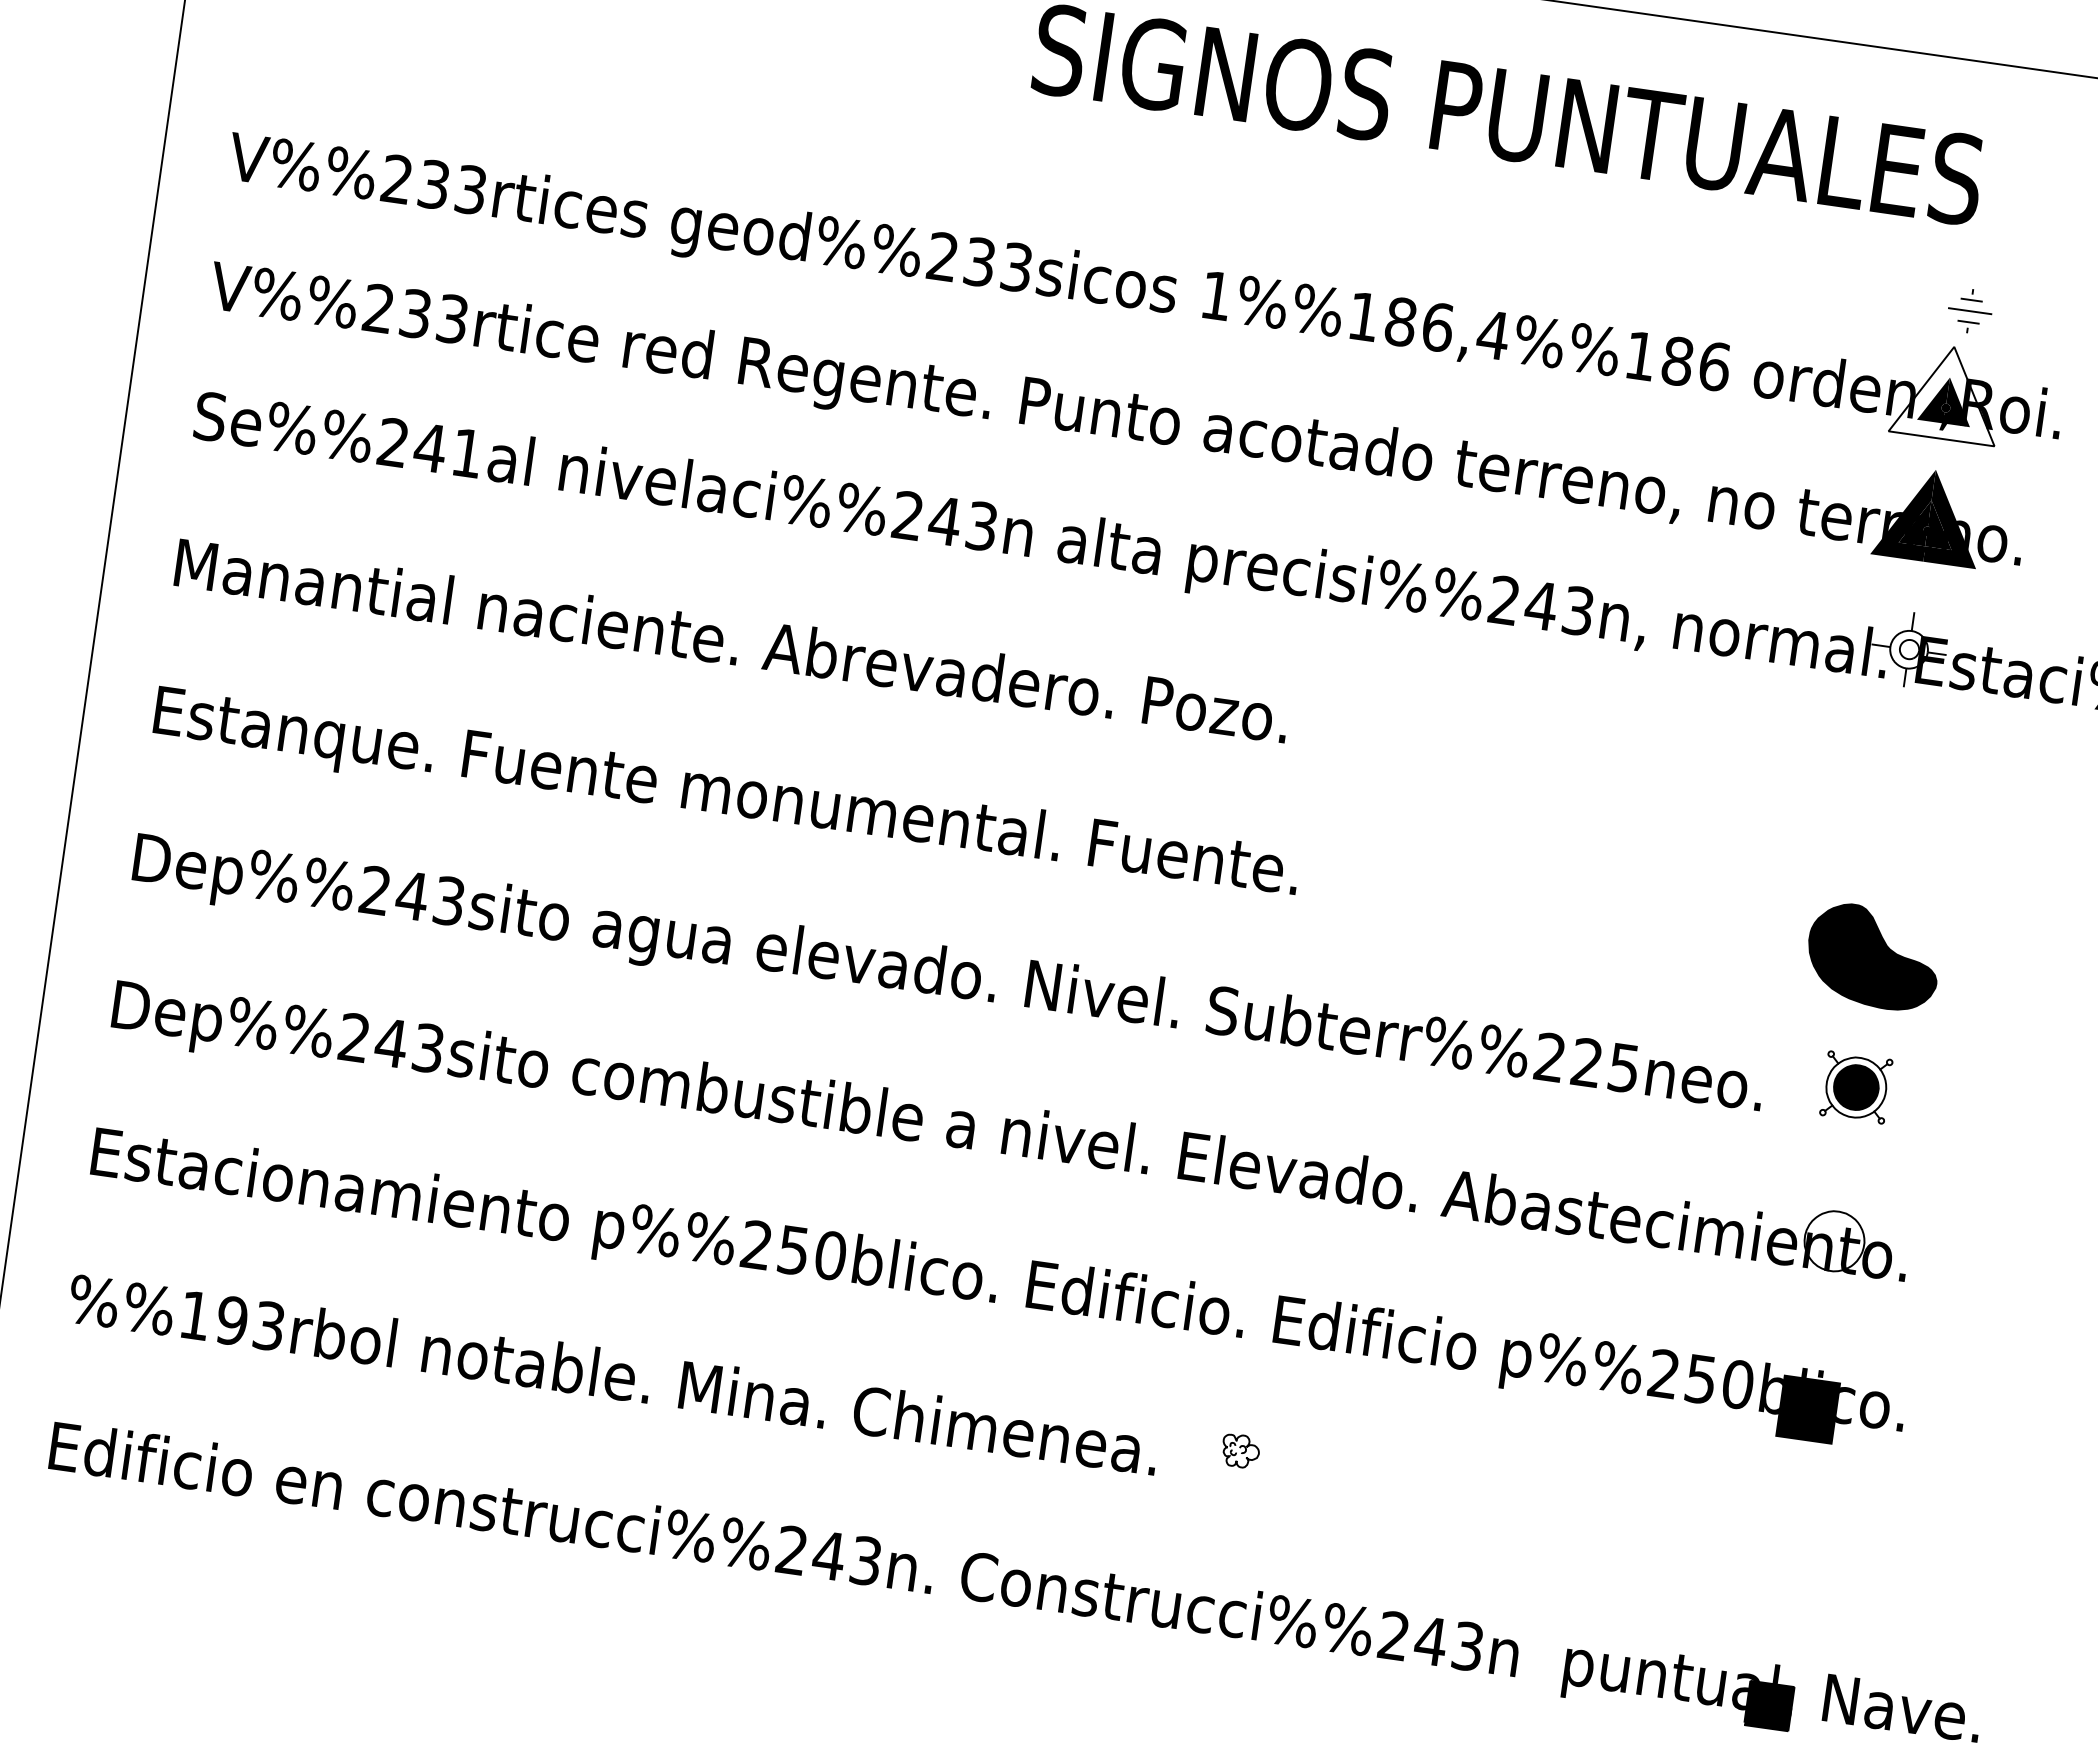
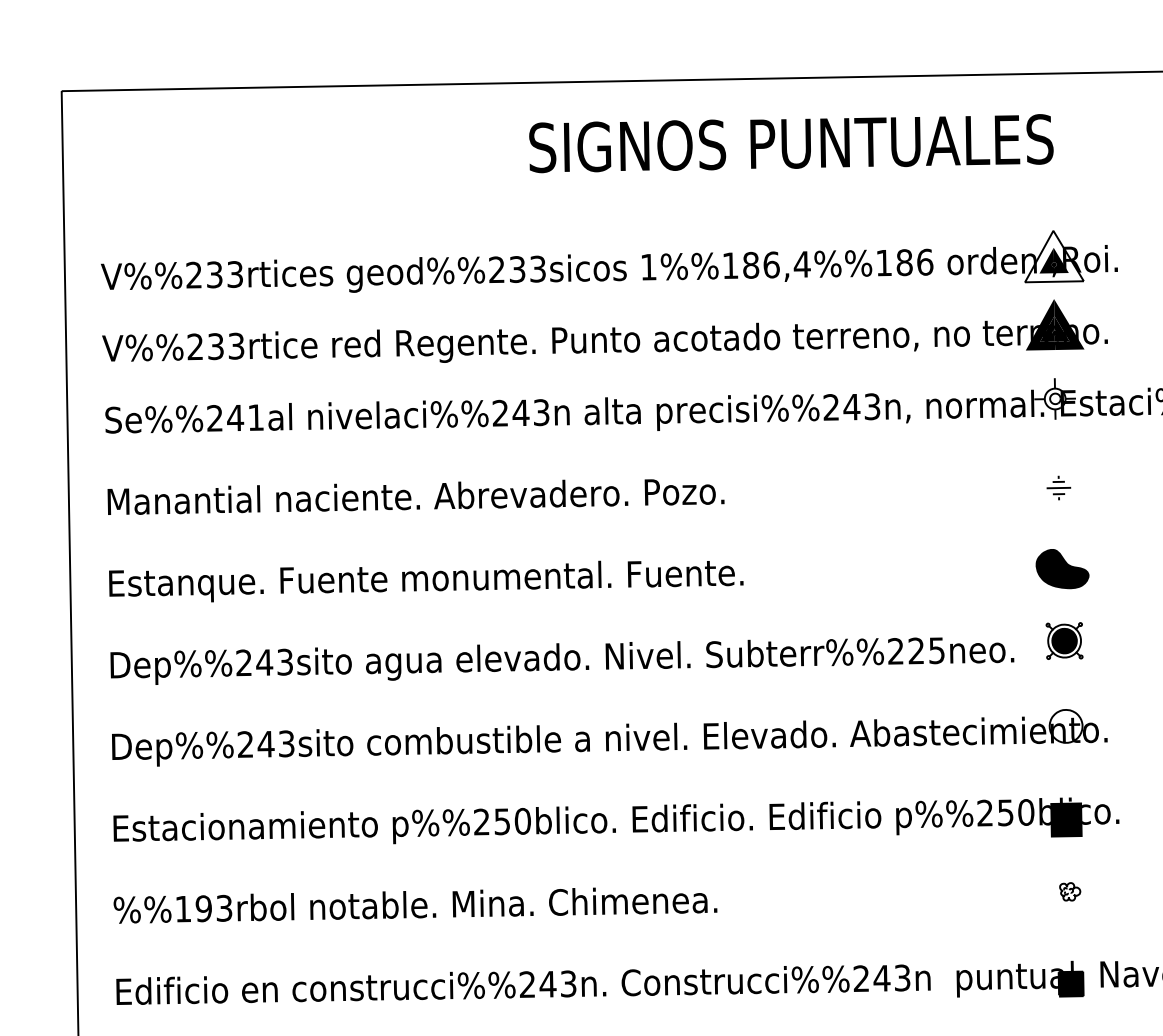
part: (1969, 310) -> (1058, 487), moved
part: (1873, 958) -> (1062, 569), size x0.71
part: (1241, 1450) -> (1070, 891), moved

